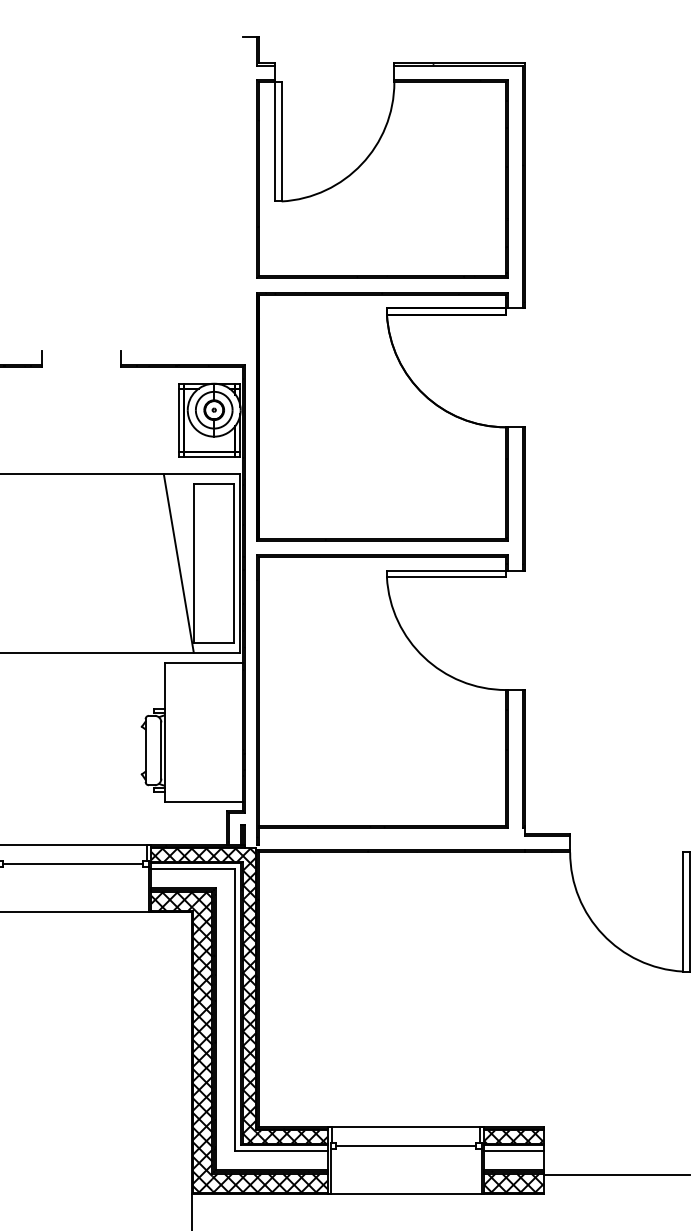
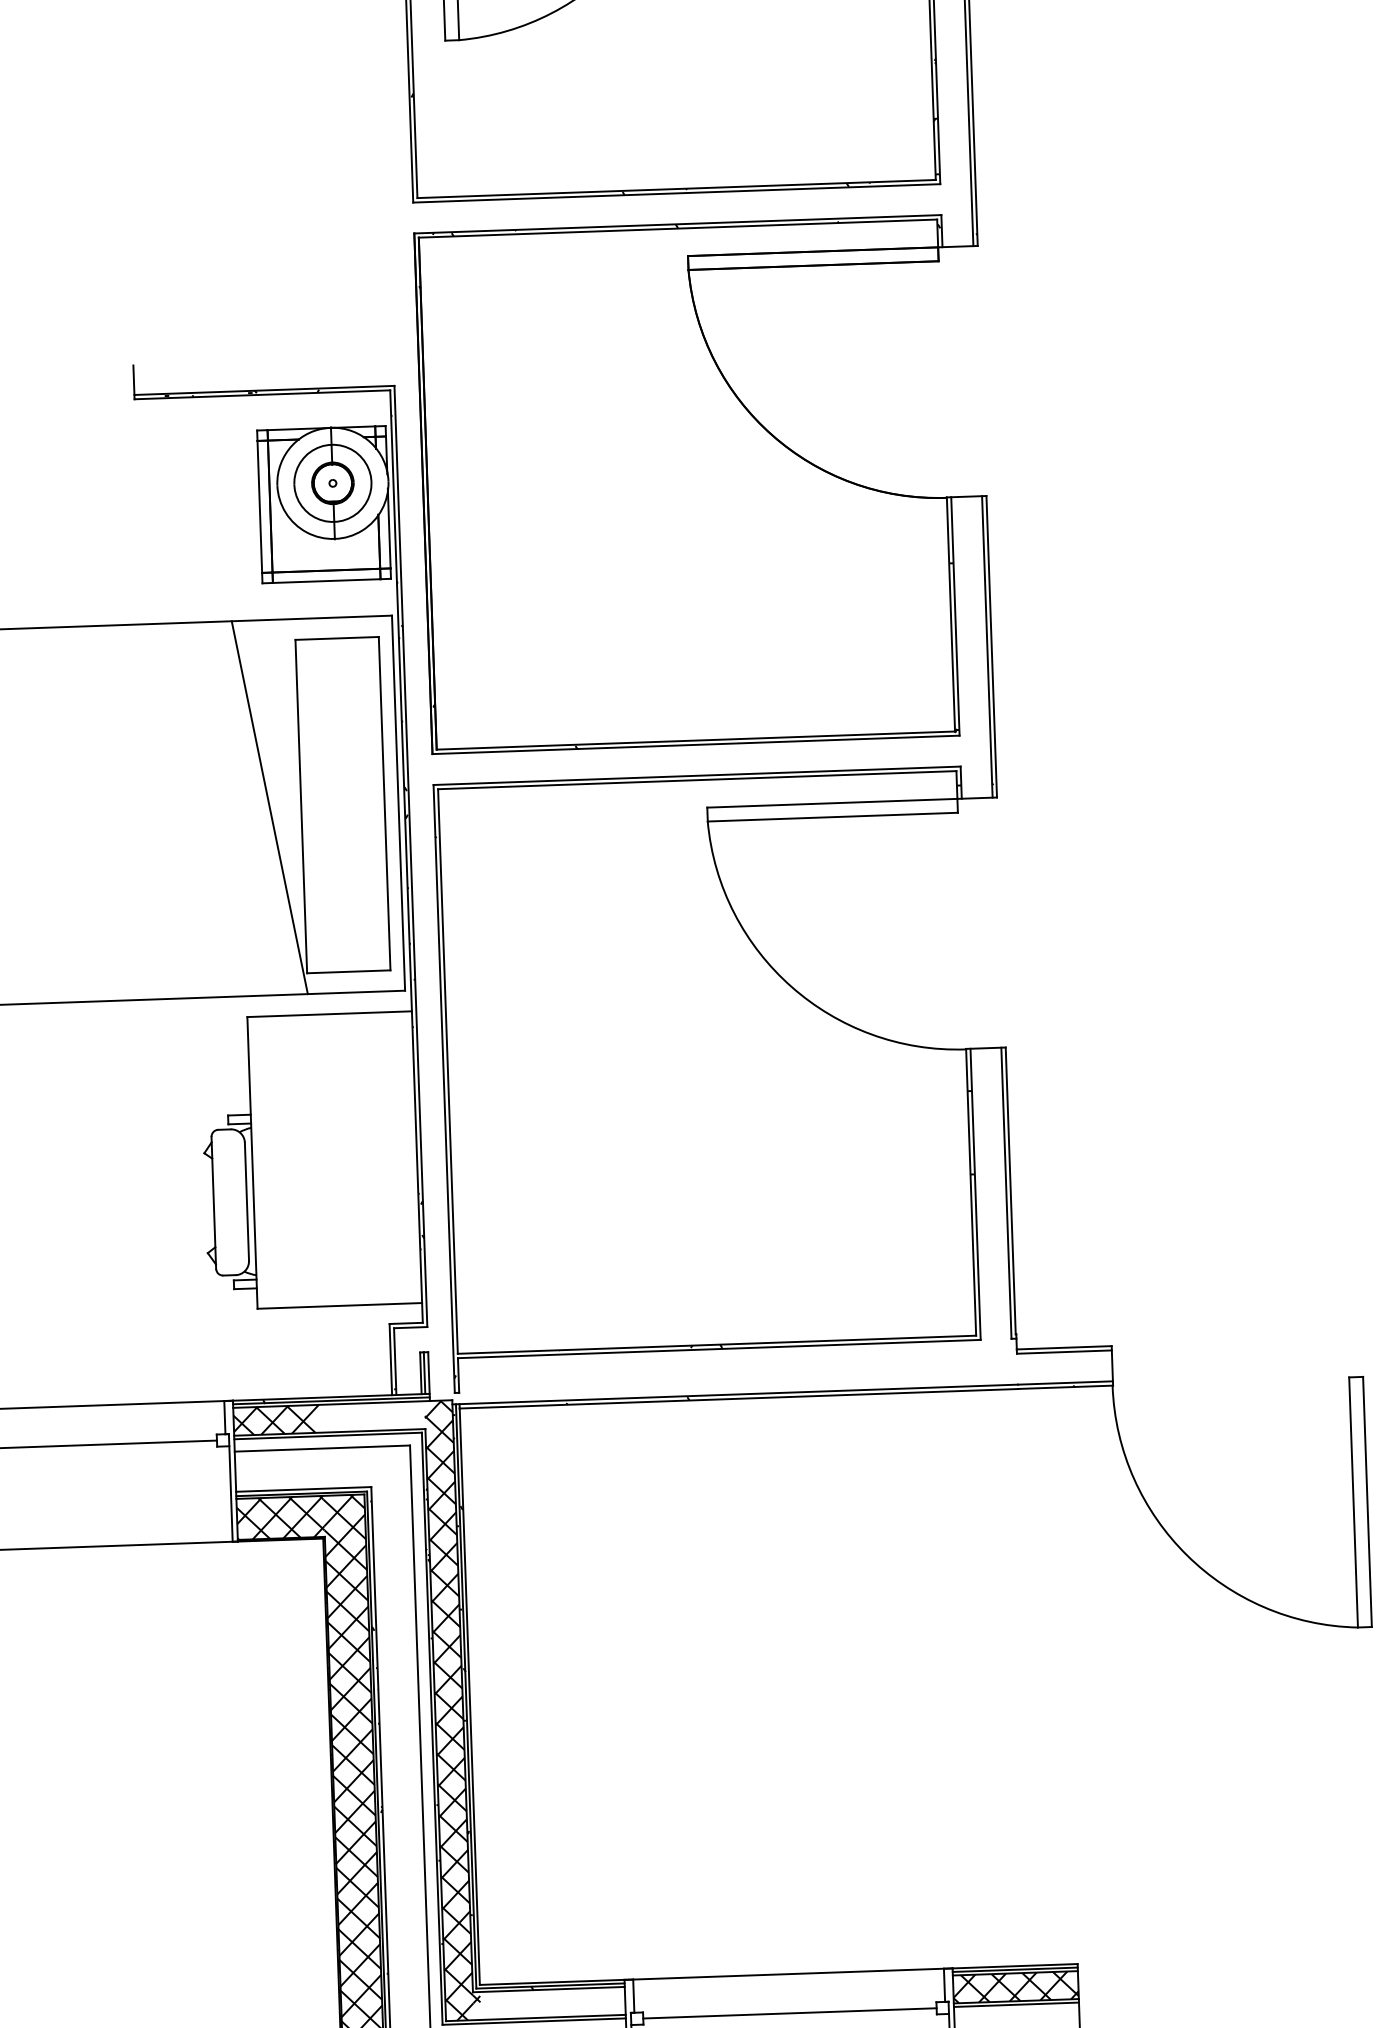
hatch: (217, 854) -> (372, 1415), removed
hatch: (293, 1136) -> (552, 2002), removed
line: (513, 1151) -> (1015, 2017), removed

